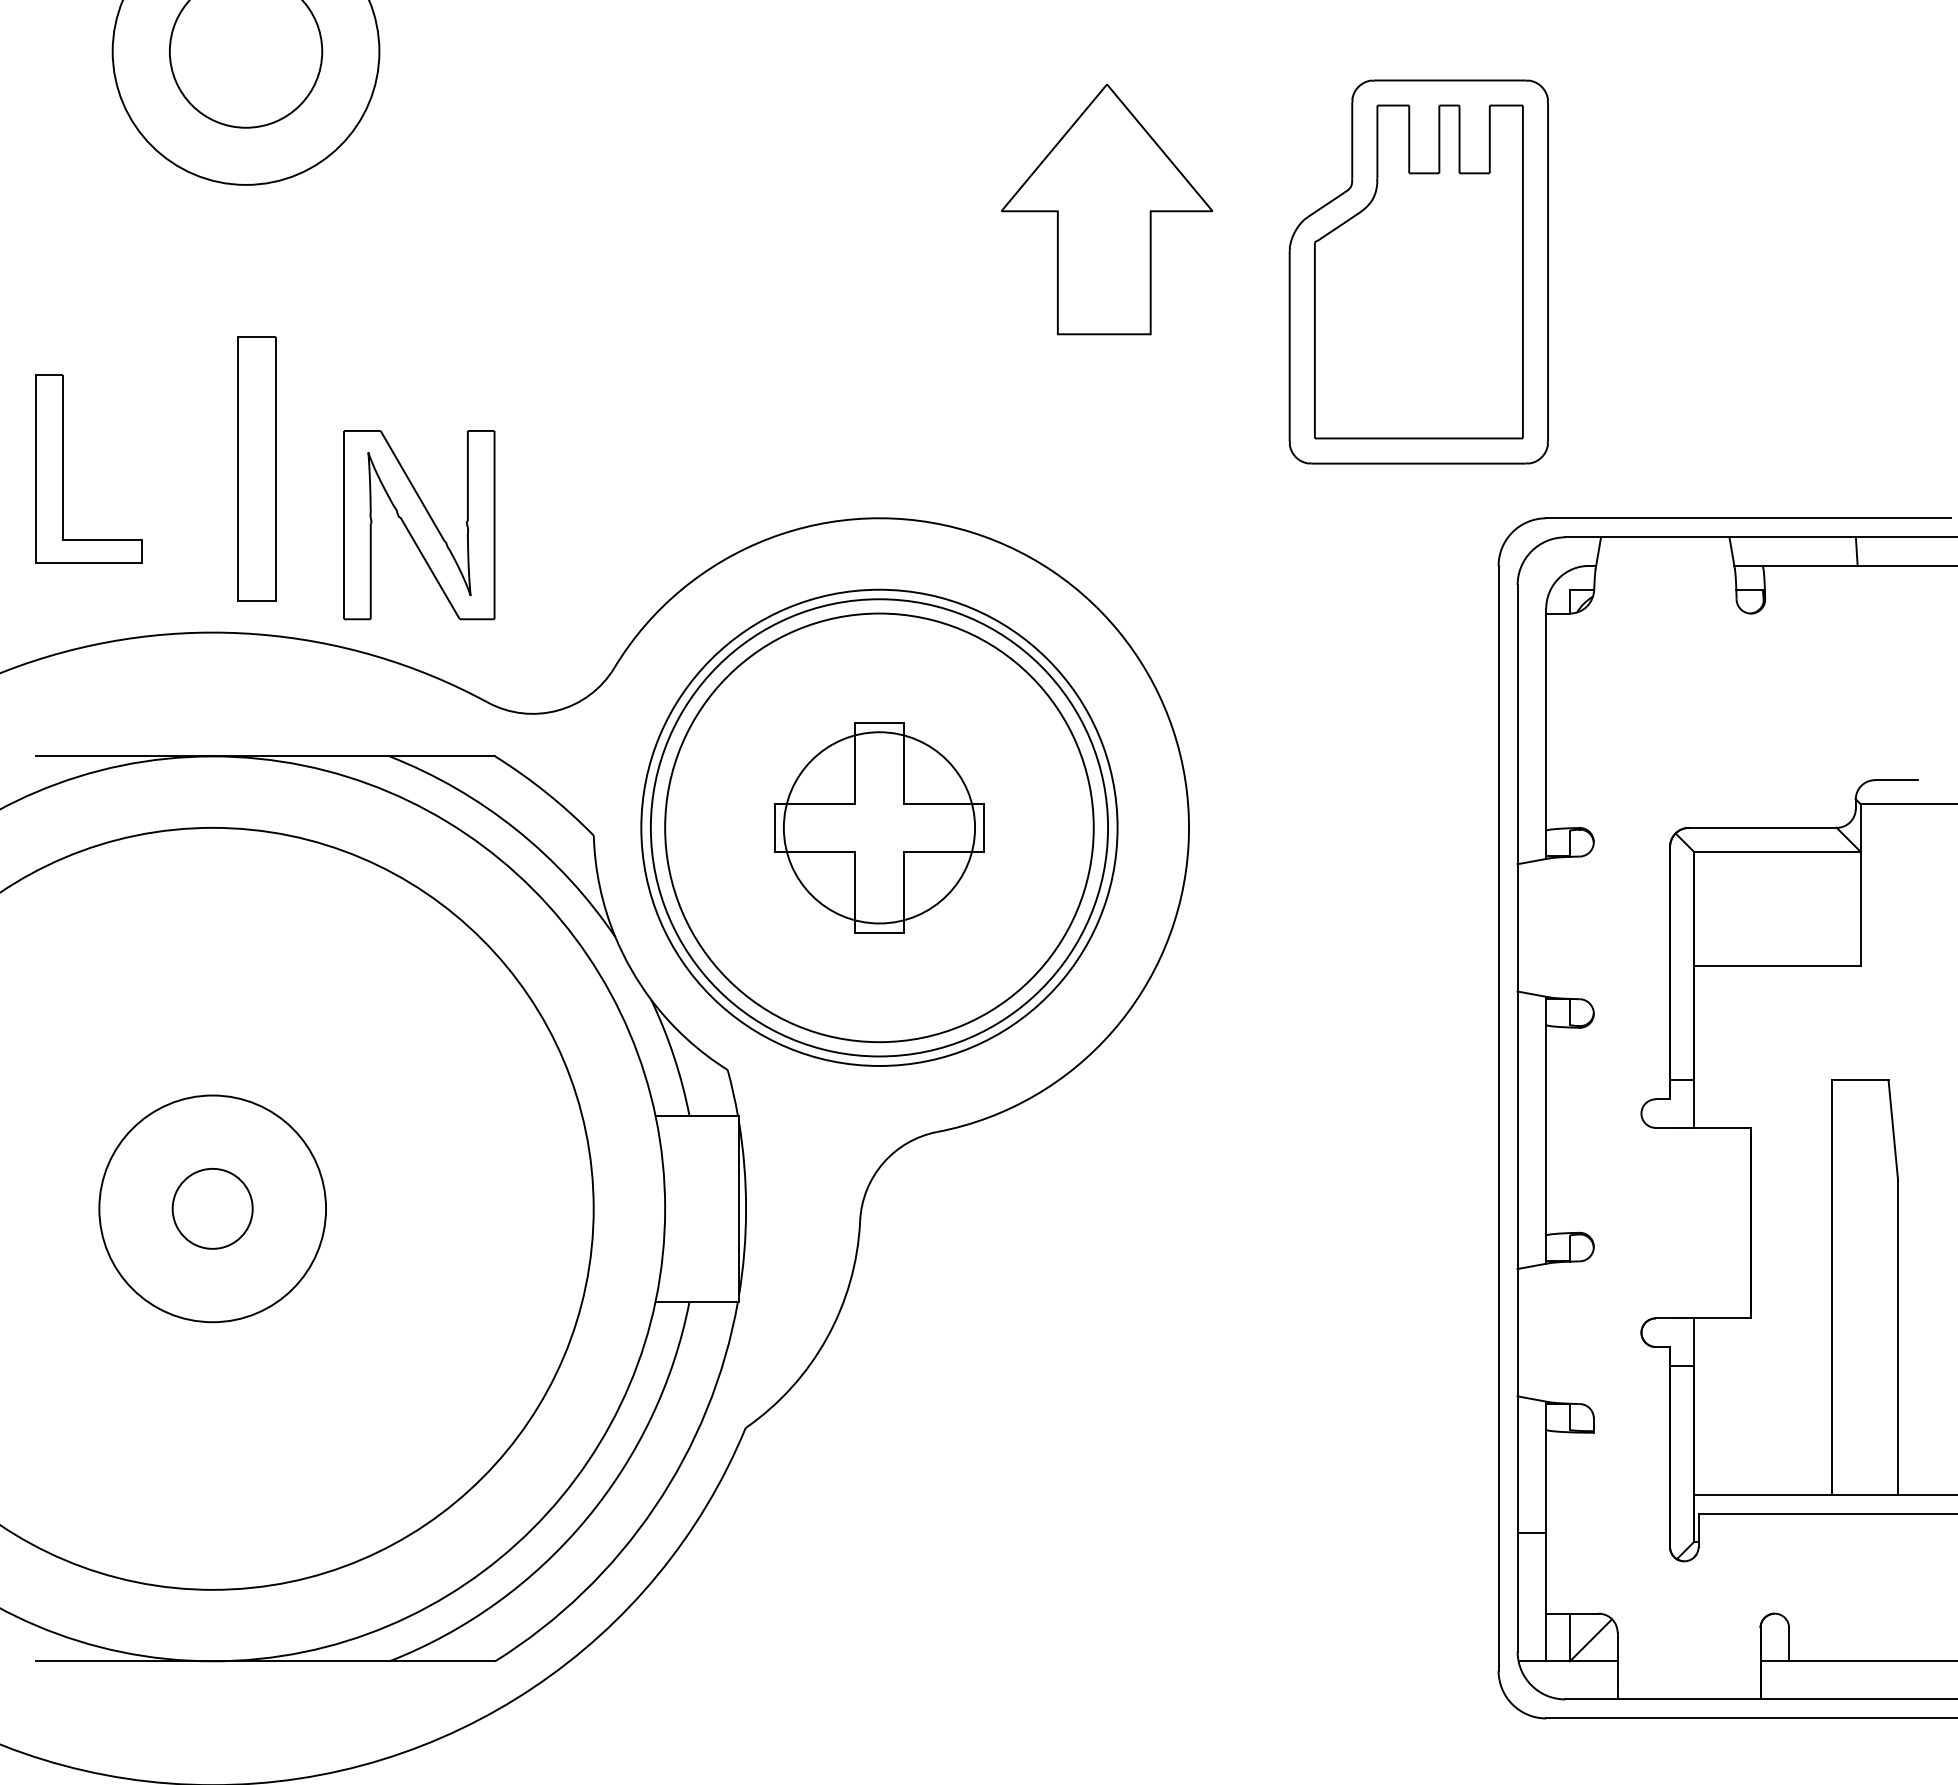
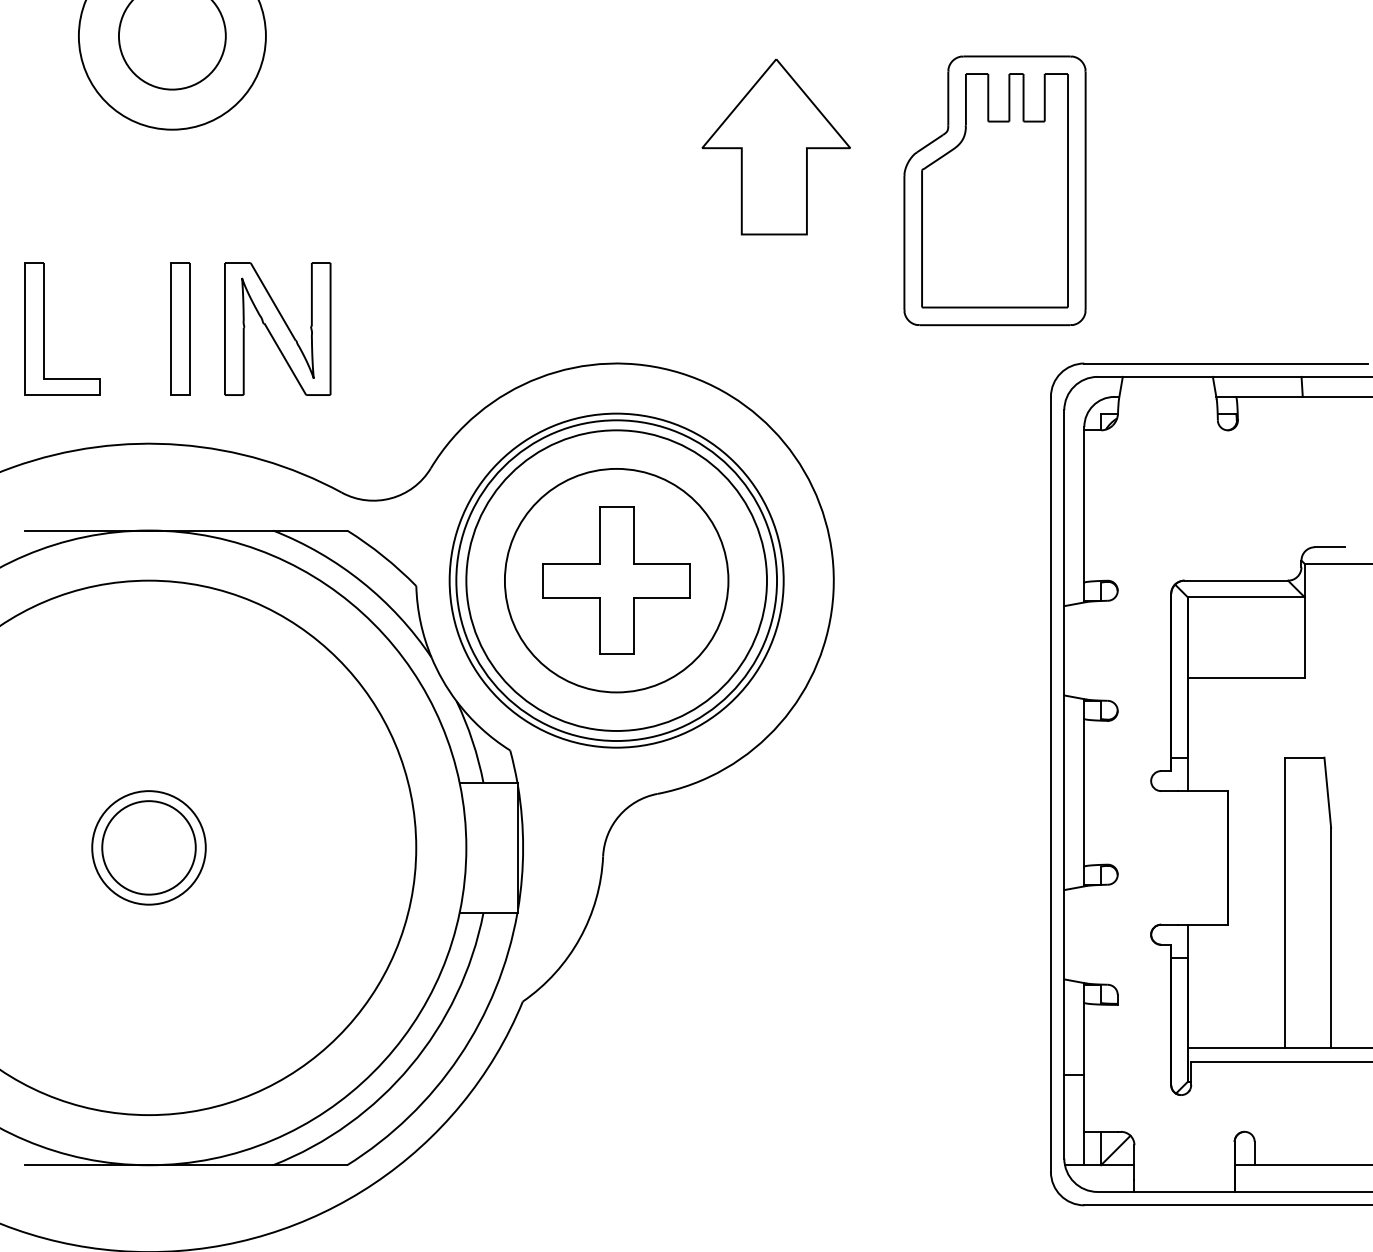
part: (257, 468) -> (180, 328), size x0.71
part: (419, 525) -> (277, 329), moved
circle: (879, 827) -> (616, 580), size x1.67
circle: (212, 1208) -> (148, 847), size x0.71
circle: (212, 1208) -> (148, 847), size x1.67

